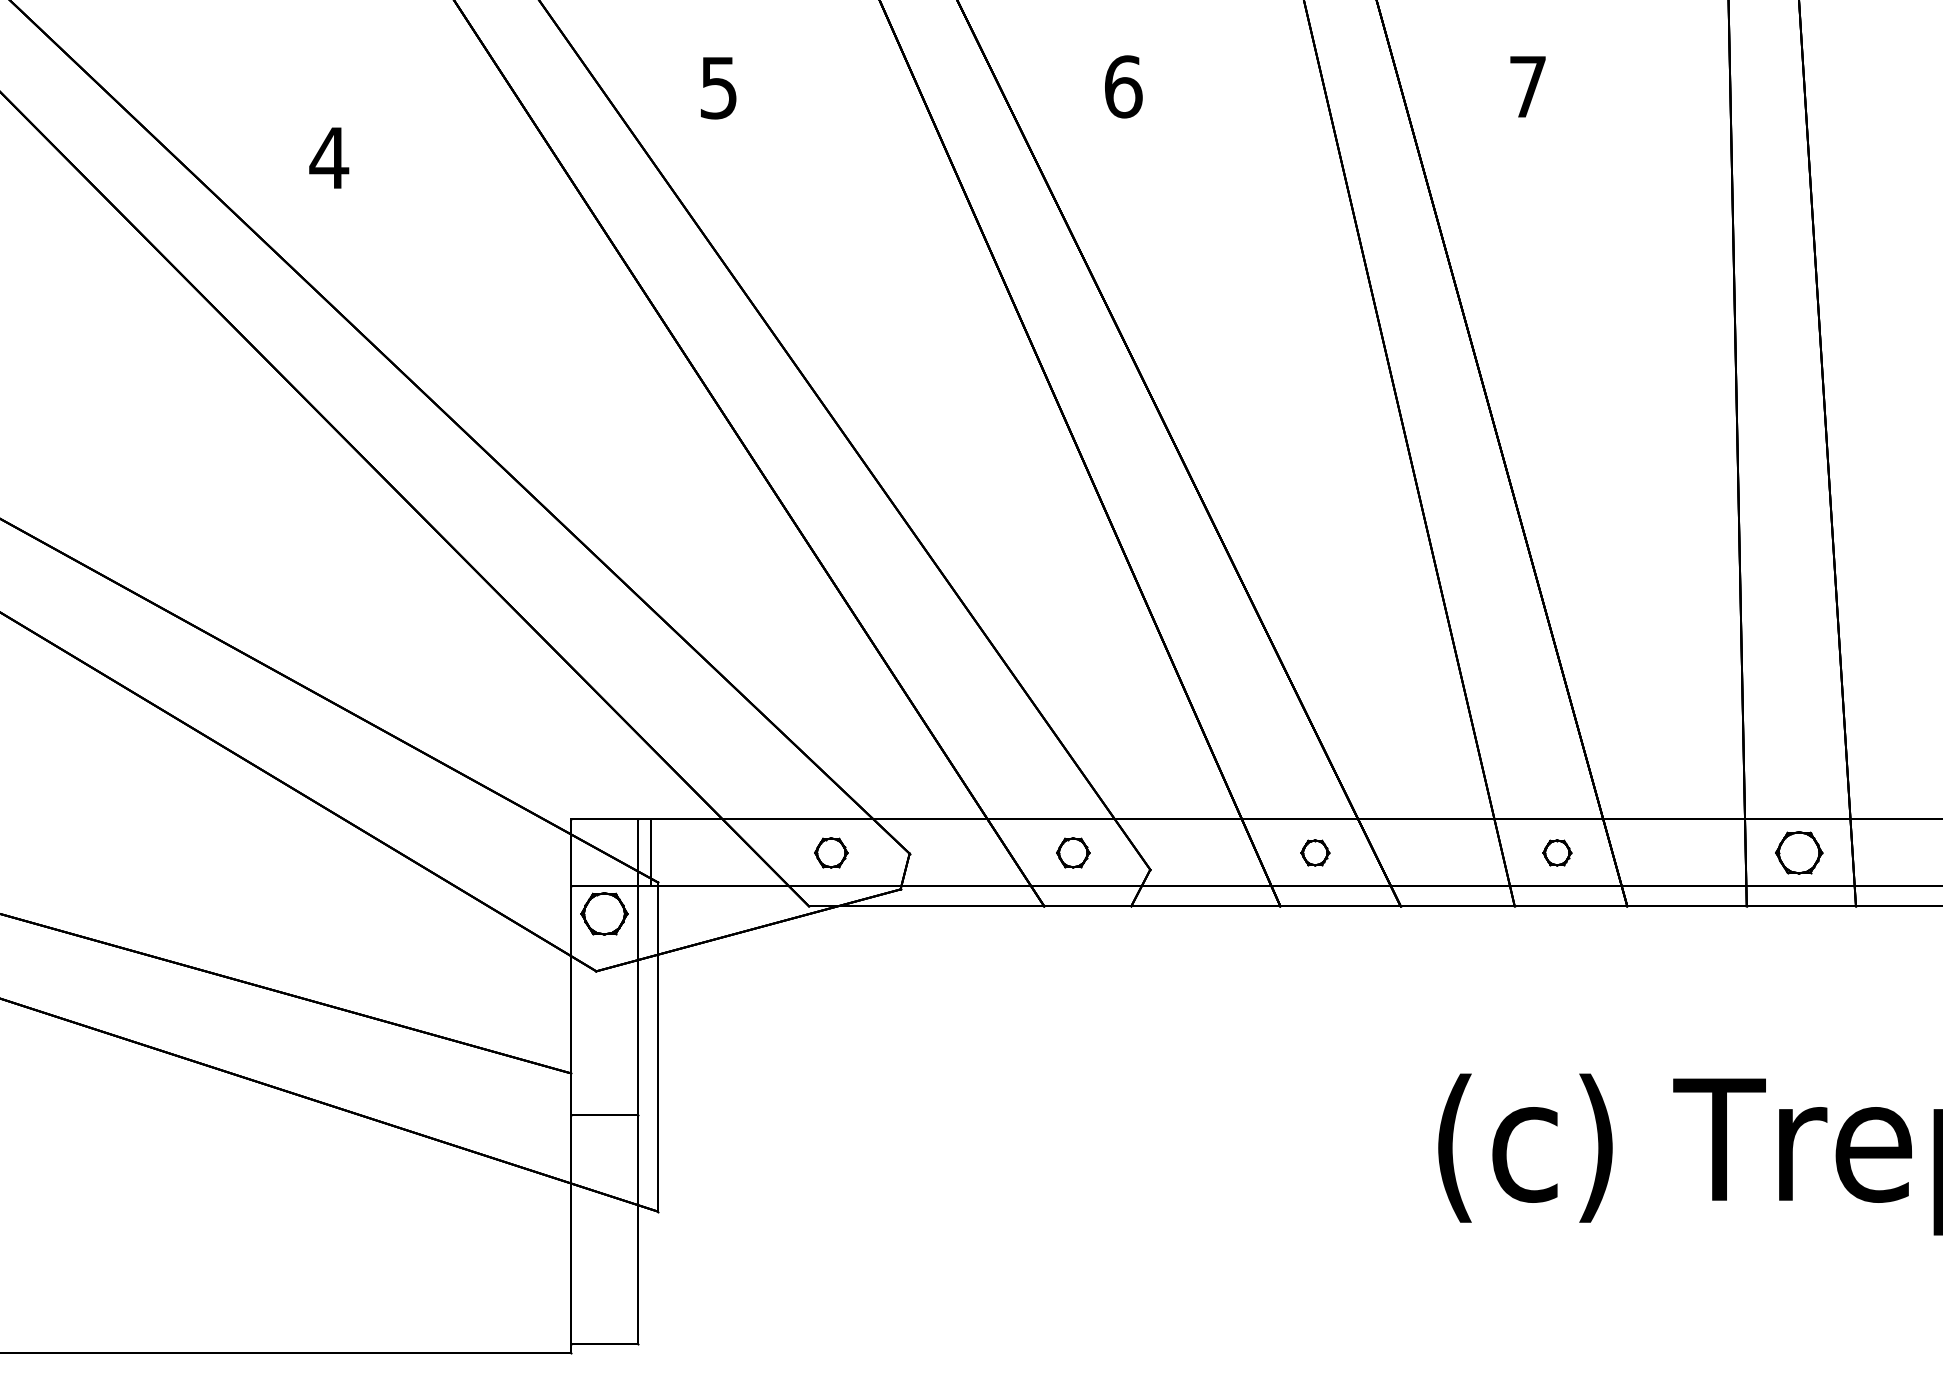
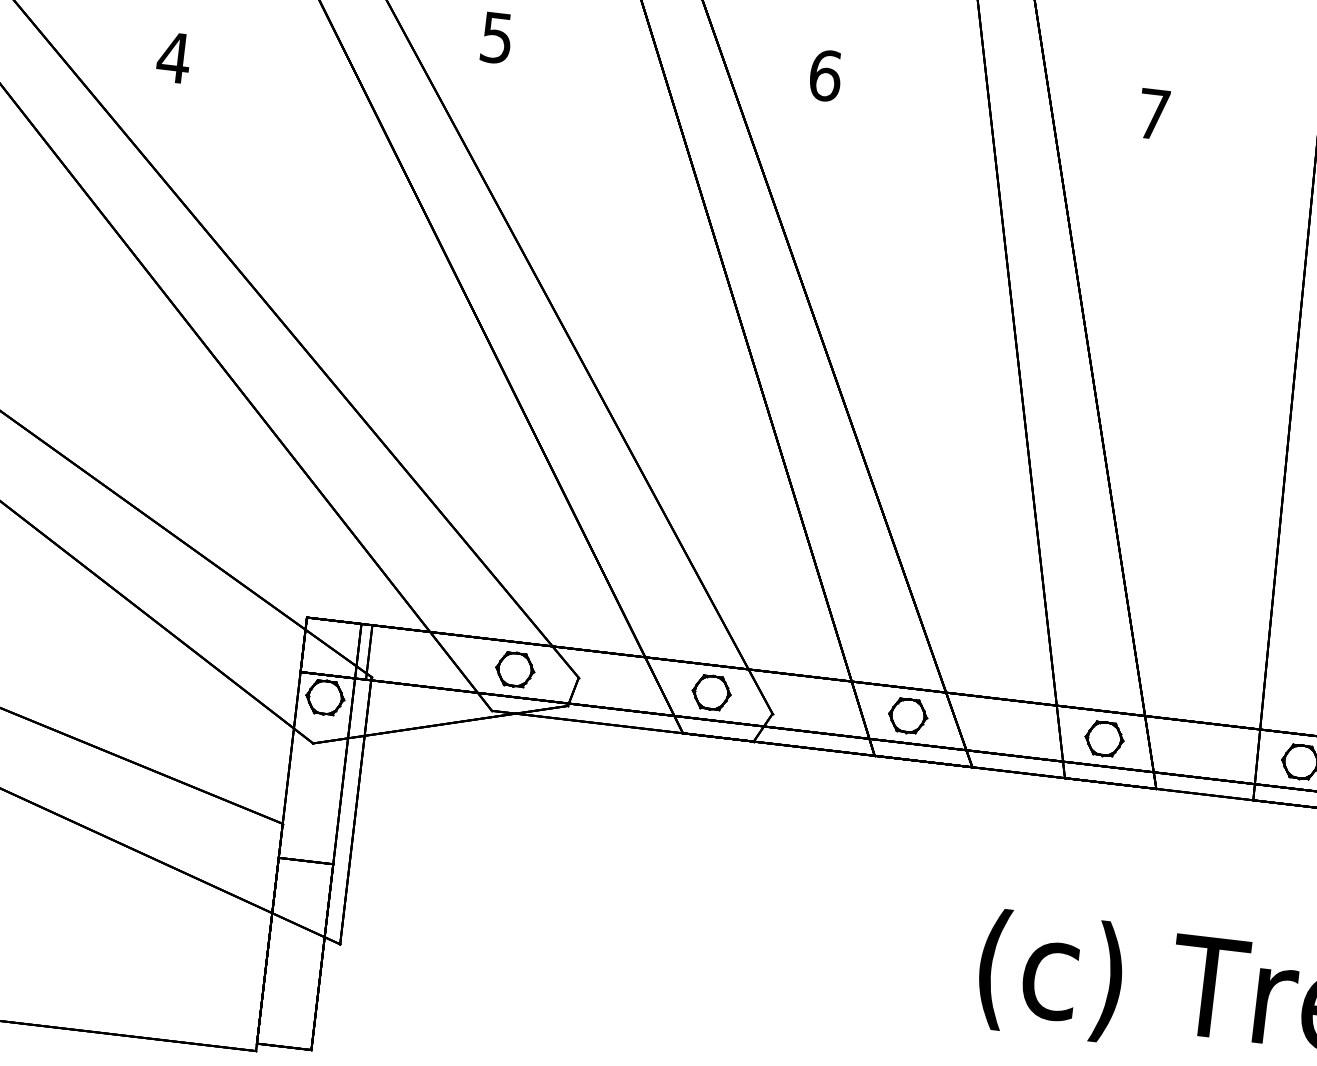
part: (831, 852) -> (515, 669), size x1.43
part: (1073, 852) -> (711, 692), size x1.43
part: (1315, 852) -> (908, 715), size x1.67
part: (1557, 852) -> (1104, 738), size x1.67

